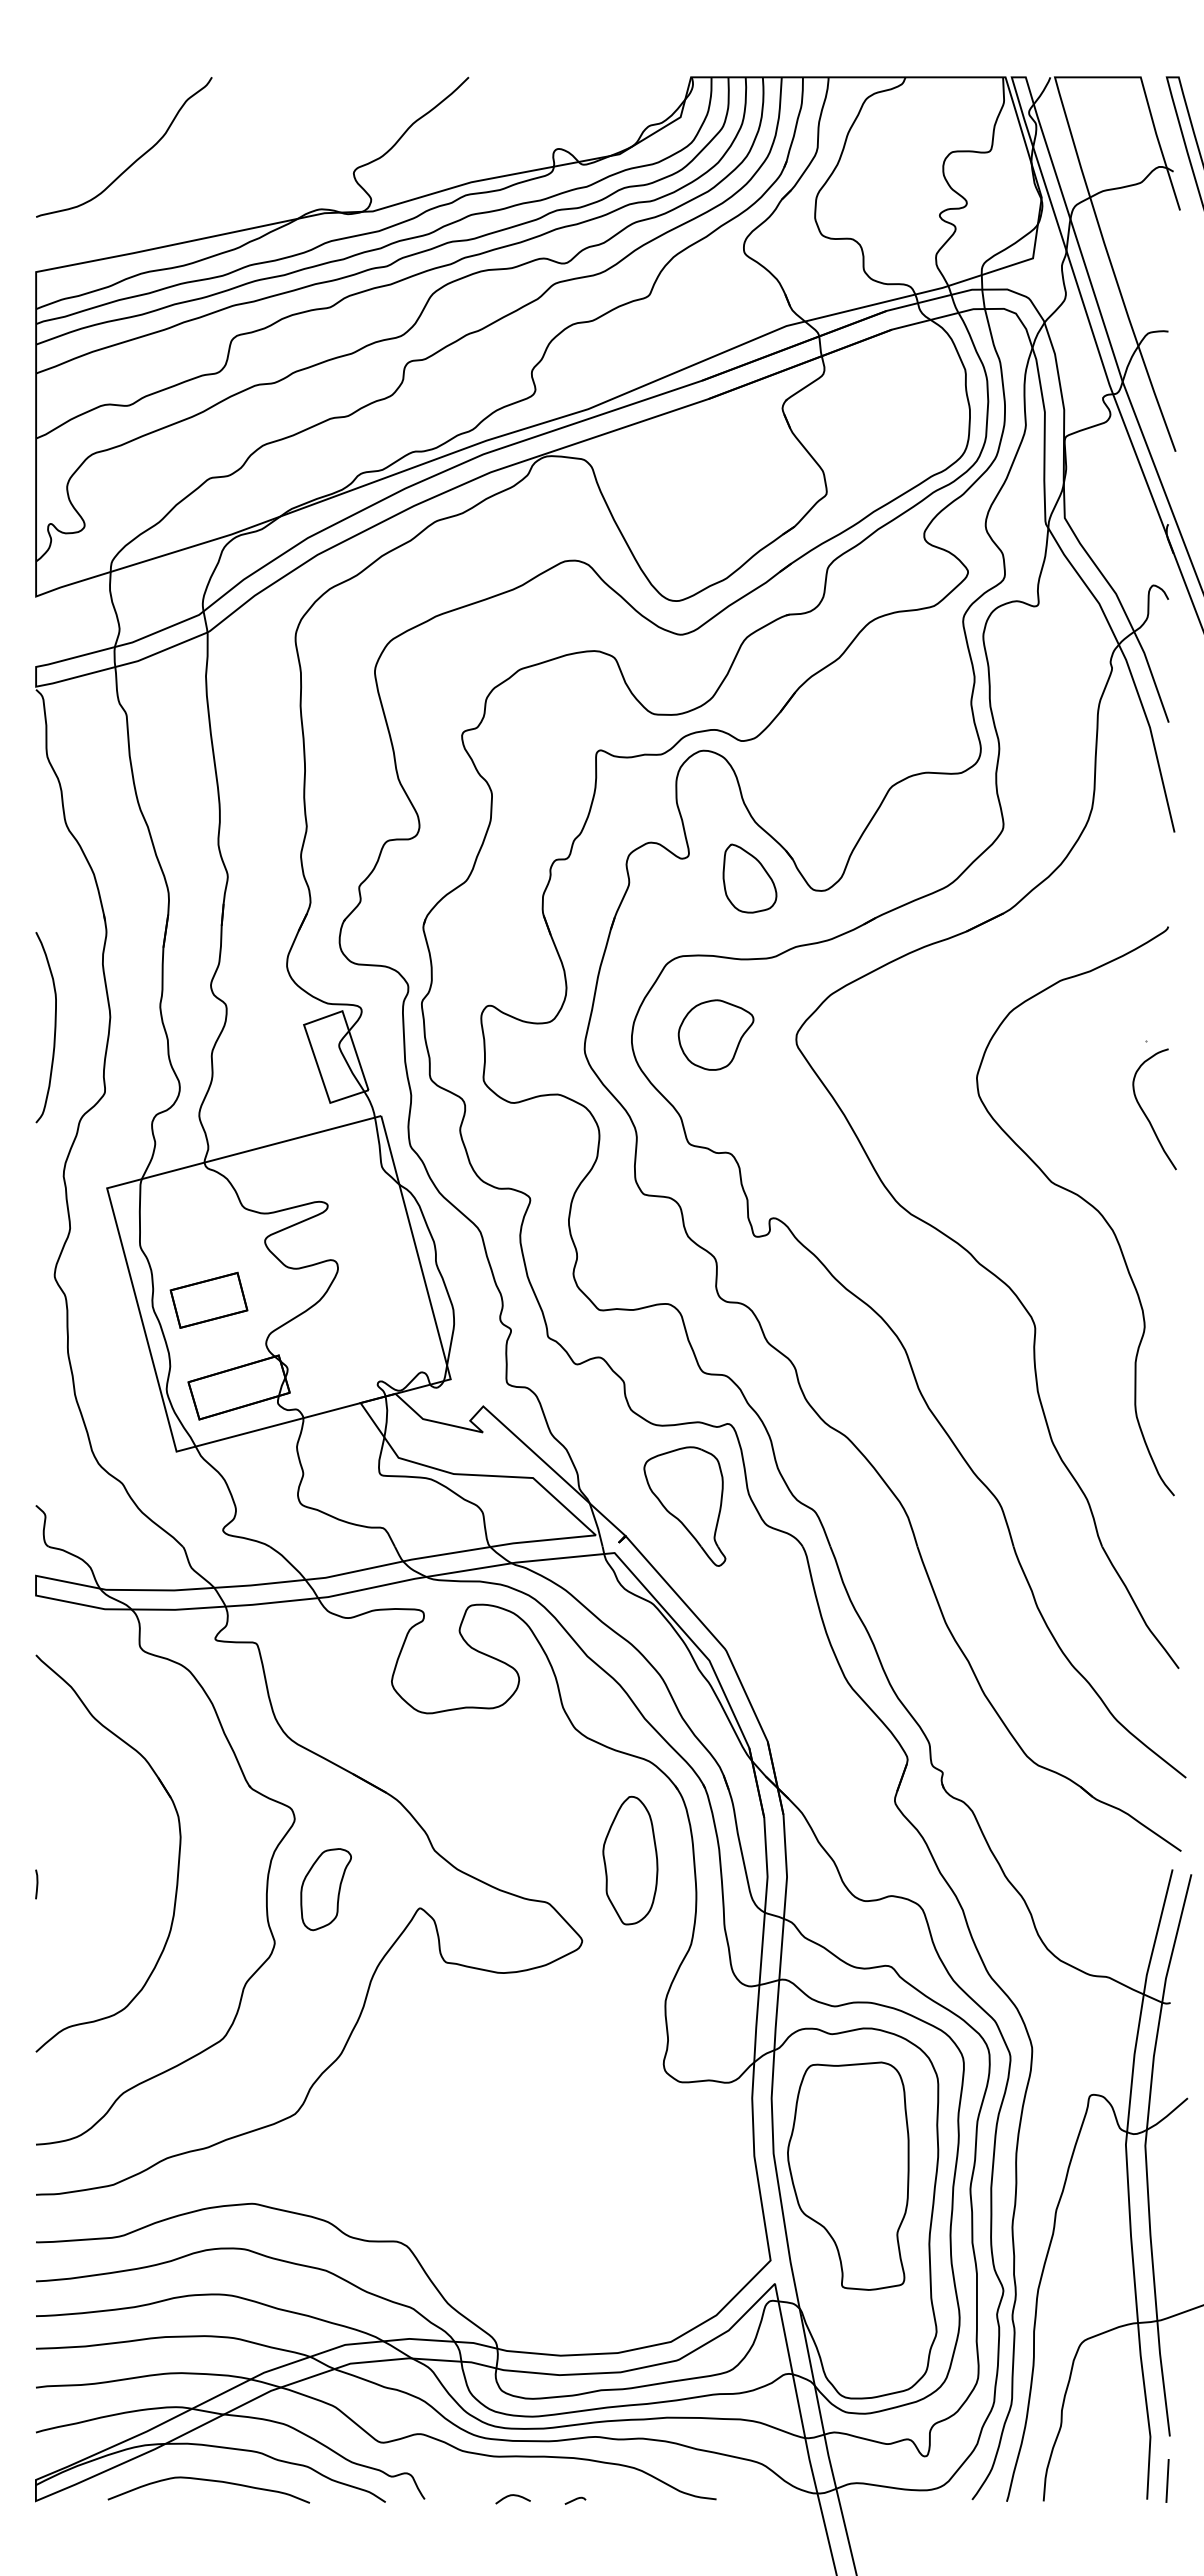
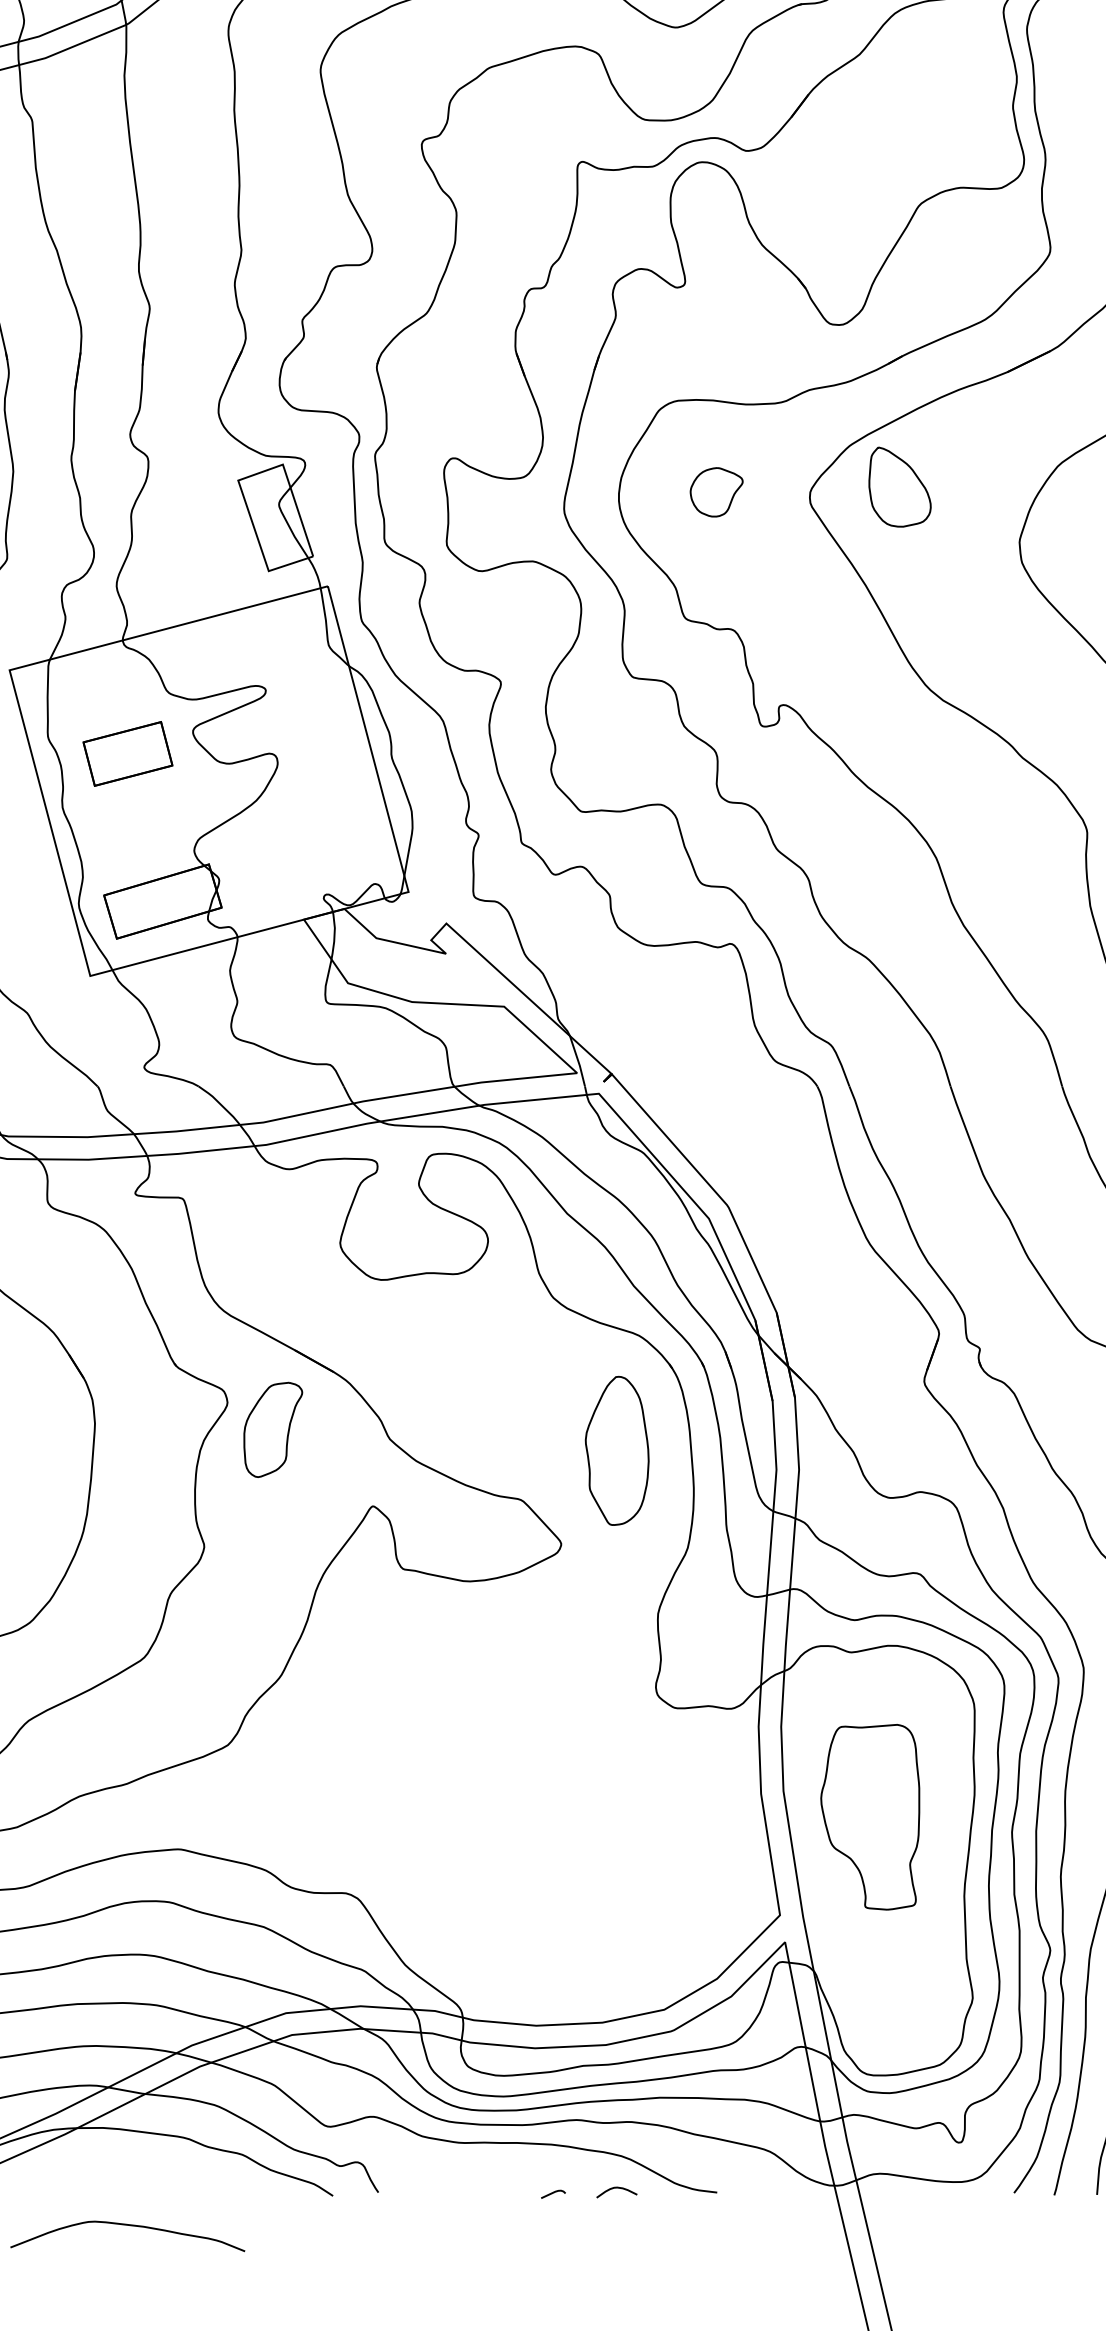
part: (749, 878) -> (899, 487), moved
part: (715, 1034) -> (716, 491), size x0.6
part: (208, 1299) -> (127, 752), moved
part: (684, 1506) -> (680, 1039), removed
part: (325, 1889) -> (272, 1429), moved
part: (848, 2175) -> (870, 1816), size x0.7
curve: (208, 2481) -> (127, 2226), moved
curve: (511, 2496) -> (615, 2189), moved

